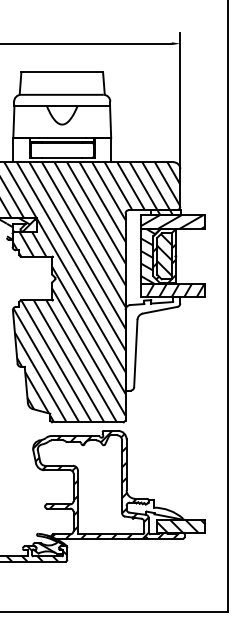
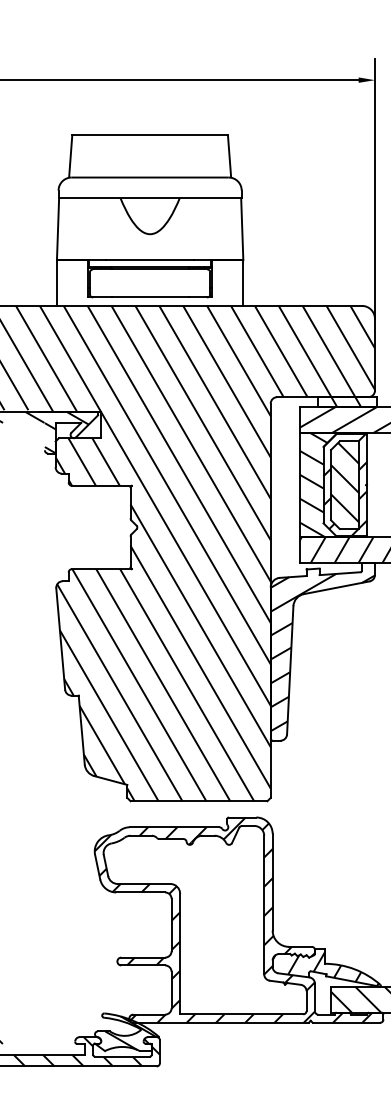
hatch: (152, 343) -> (322, 651), added
hatch: (154, 510) -> (325, 969), added

